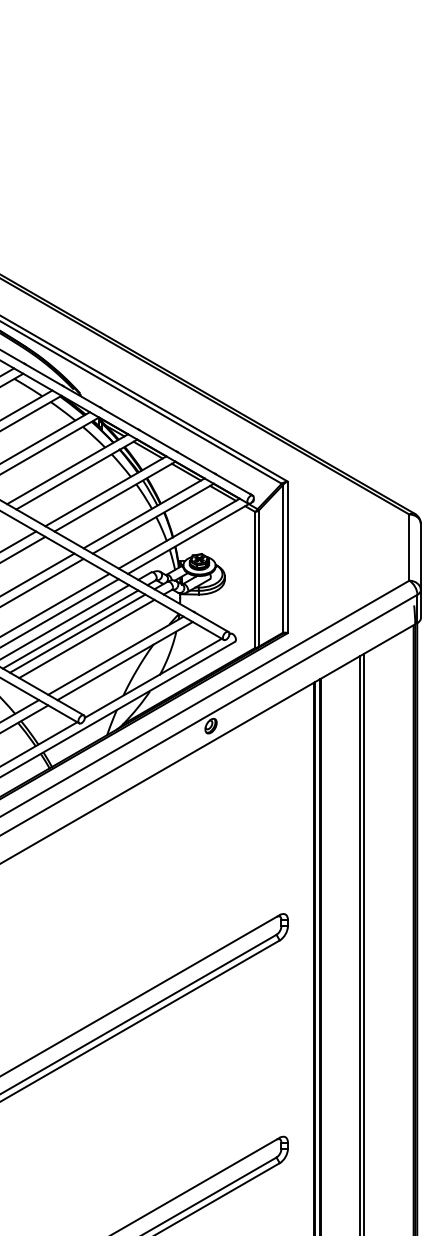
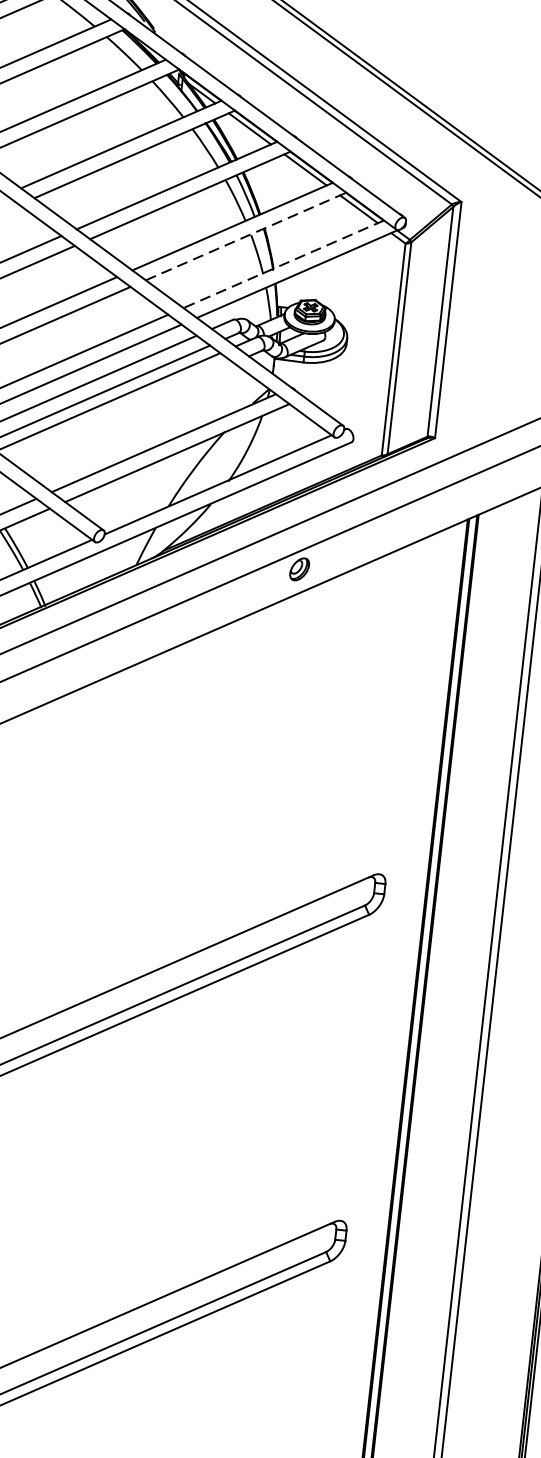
line: (153, 518) -> (246, 236), solid -> dashed
line: (179, 533) -> (284, 264), solid -> dashed
line: (86, 638) -> (121, 411), removed

